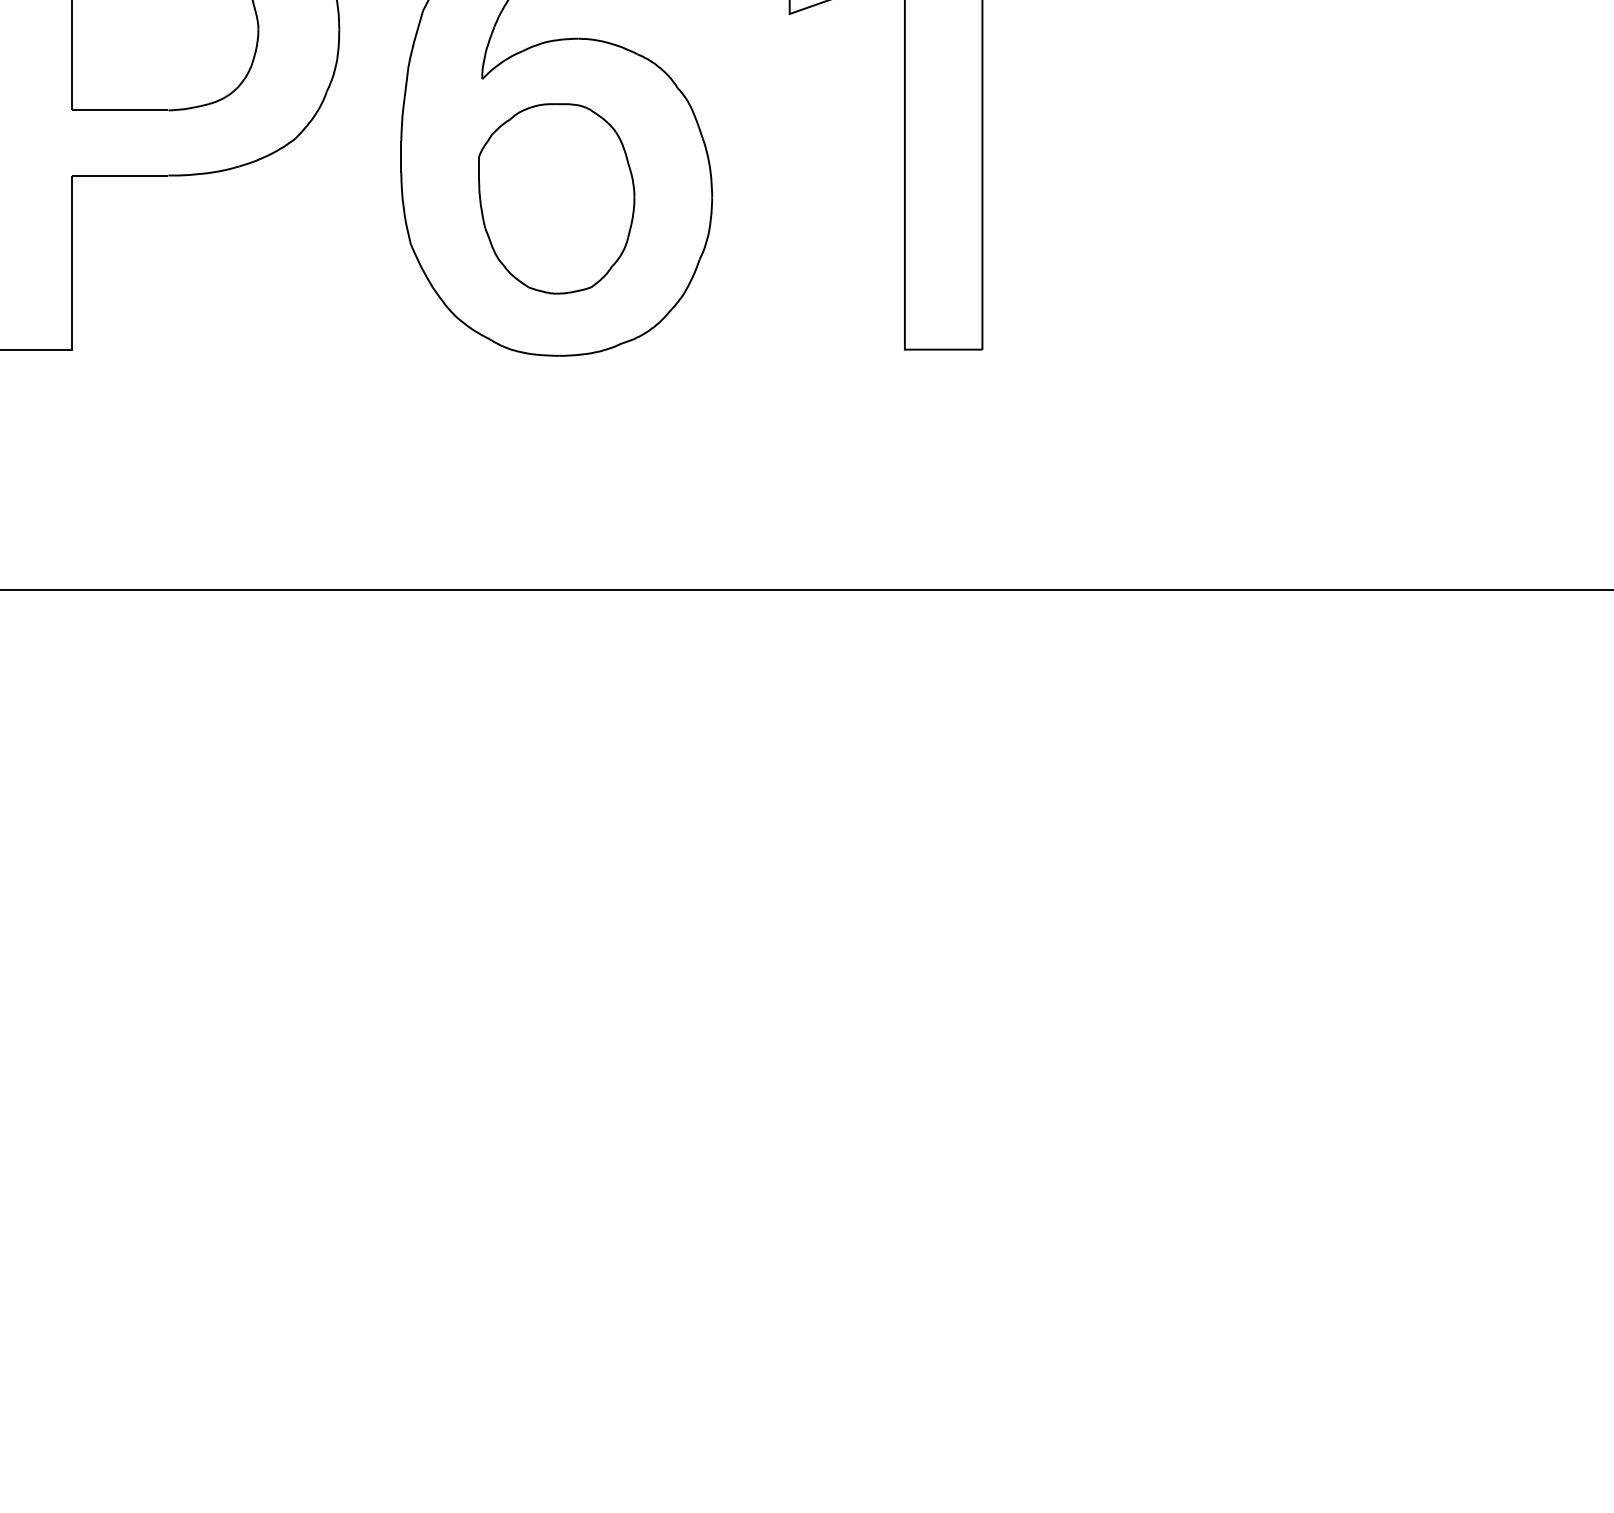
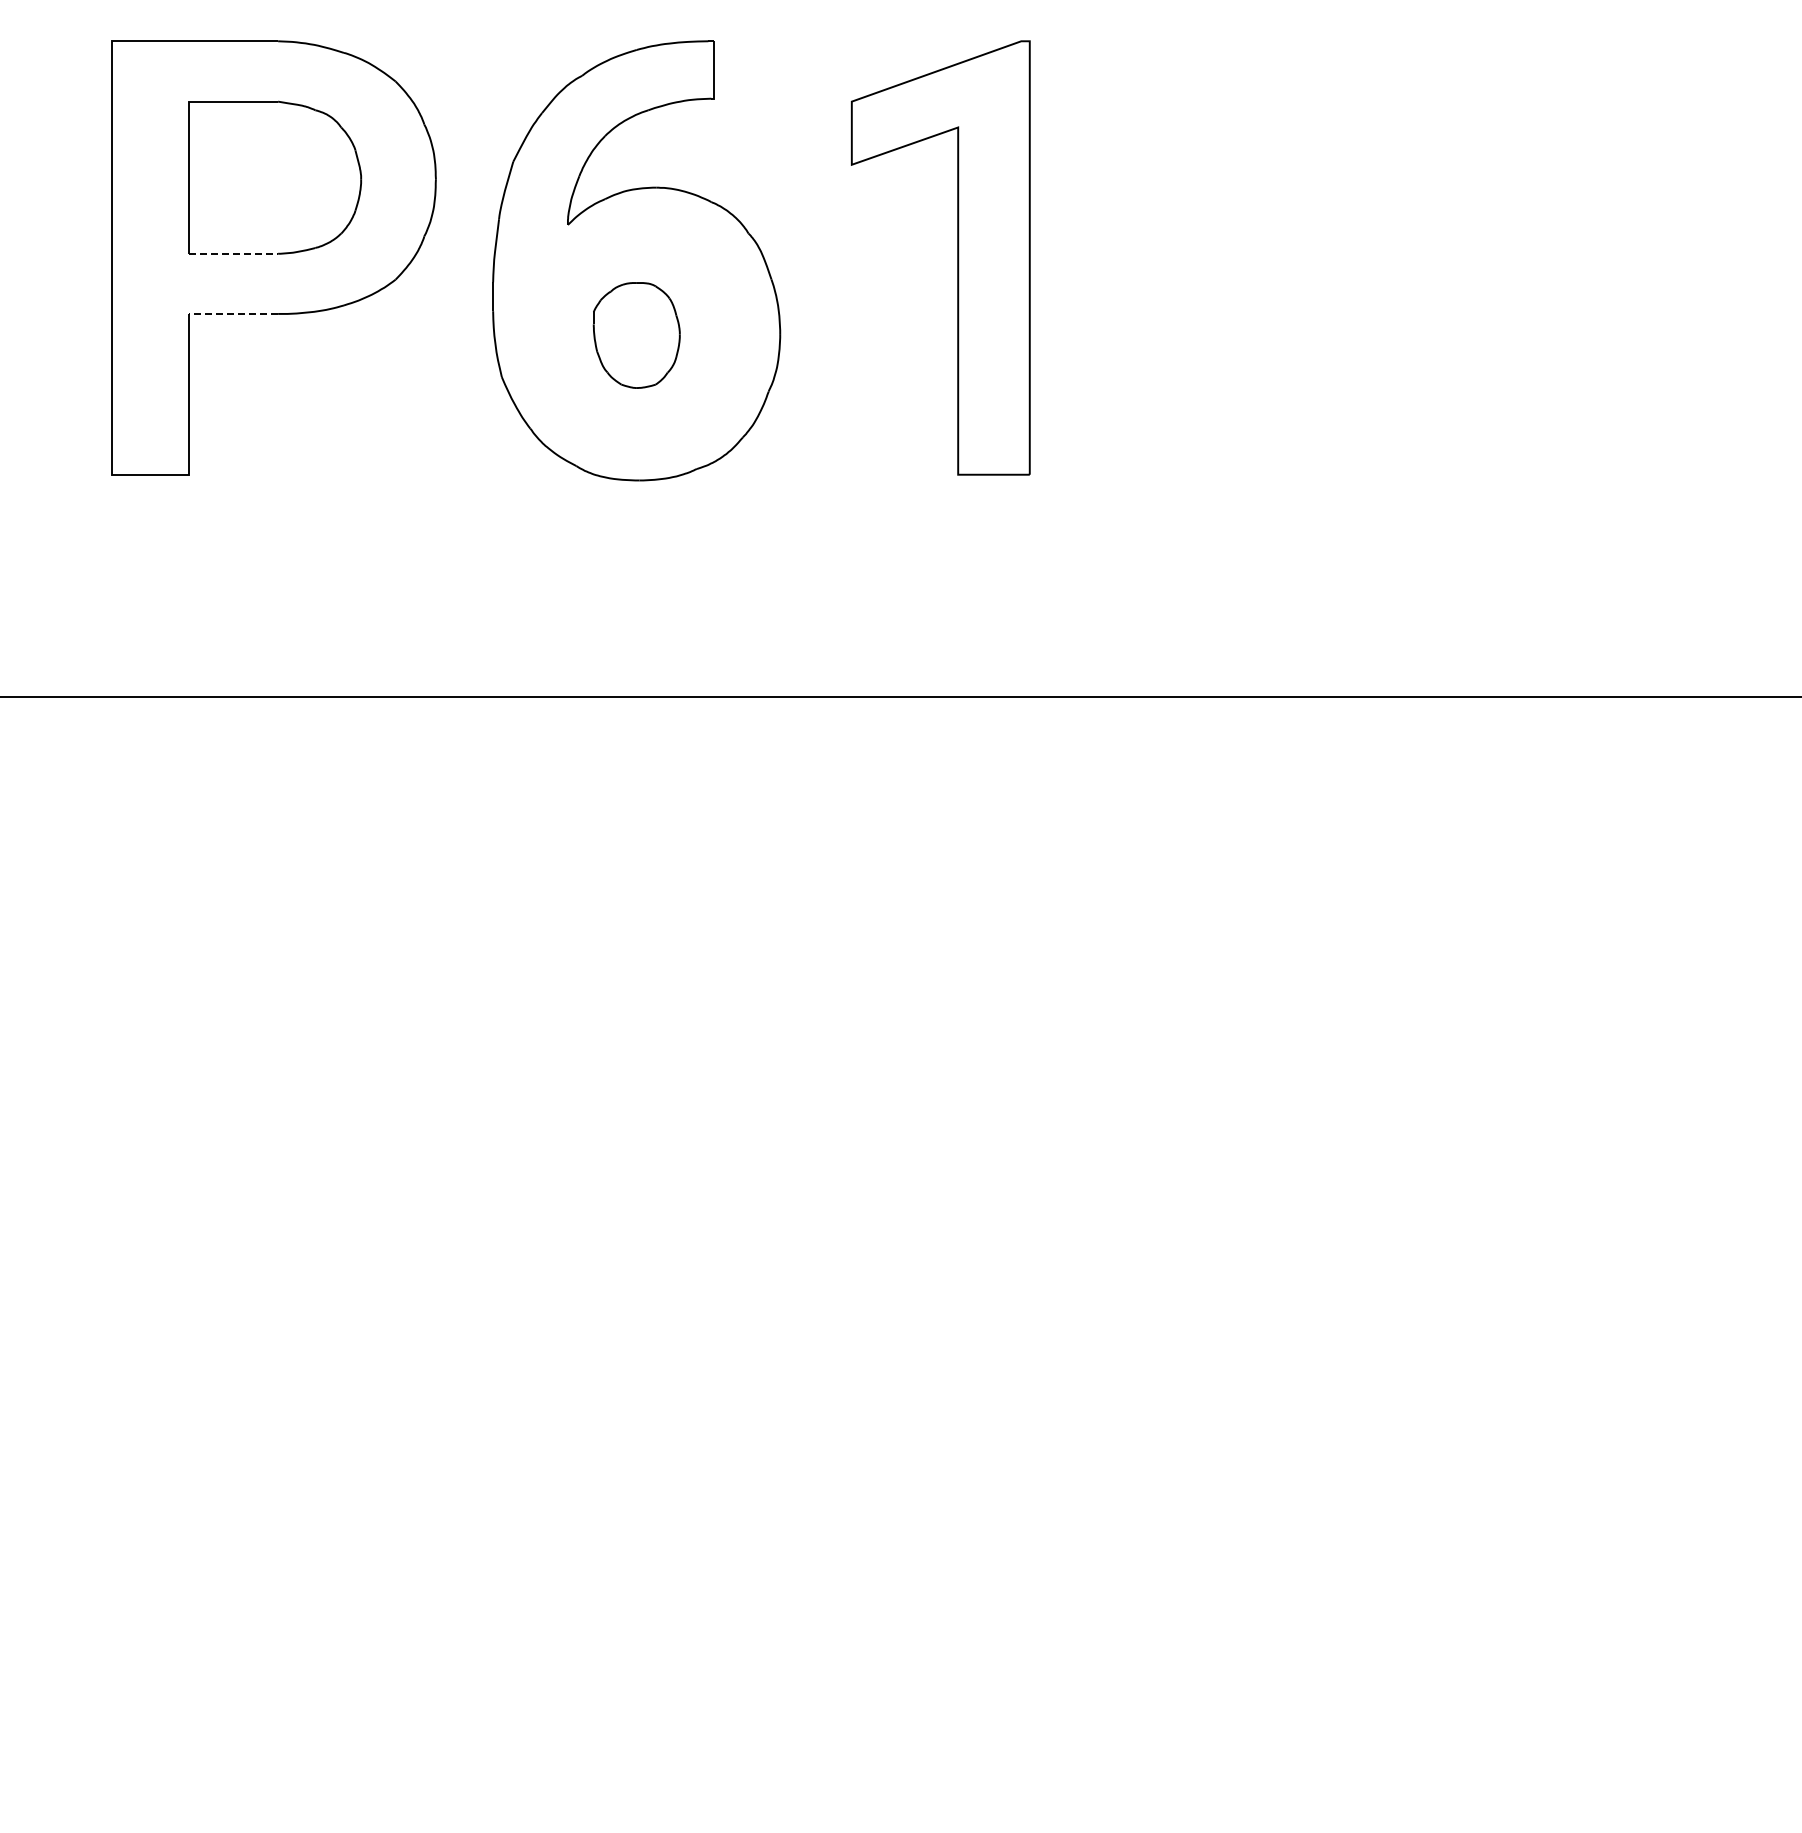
line: (121, 110) -> (234, 253), solid -> dashed
line: (120, 175) -> (233, 313), solid -> dashed
part: (556, 198) -> (636, 335), size x0.6

